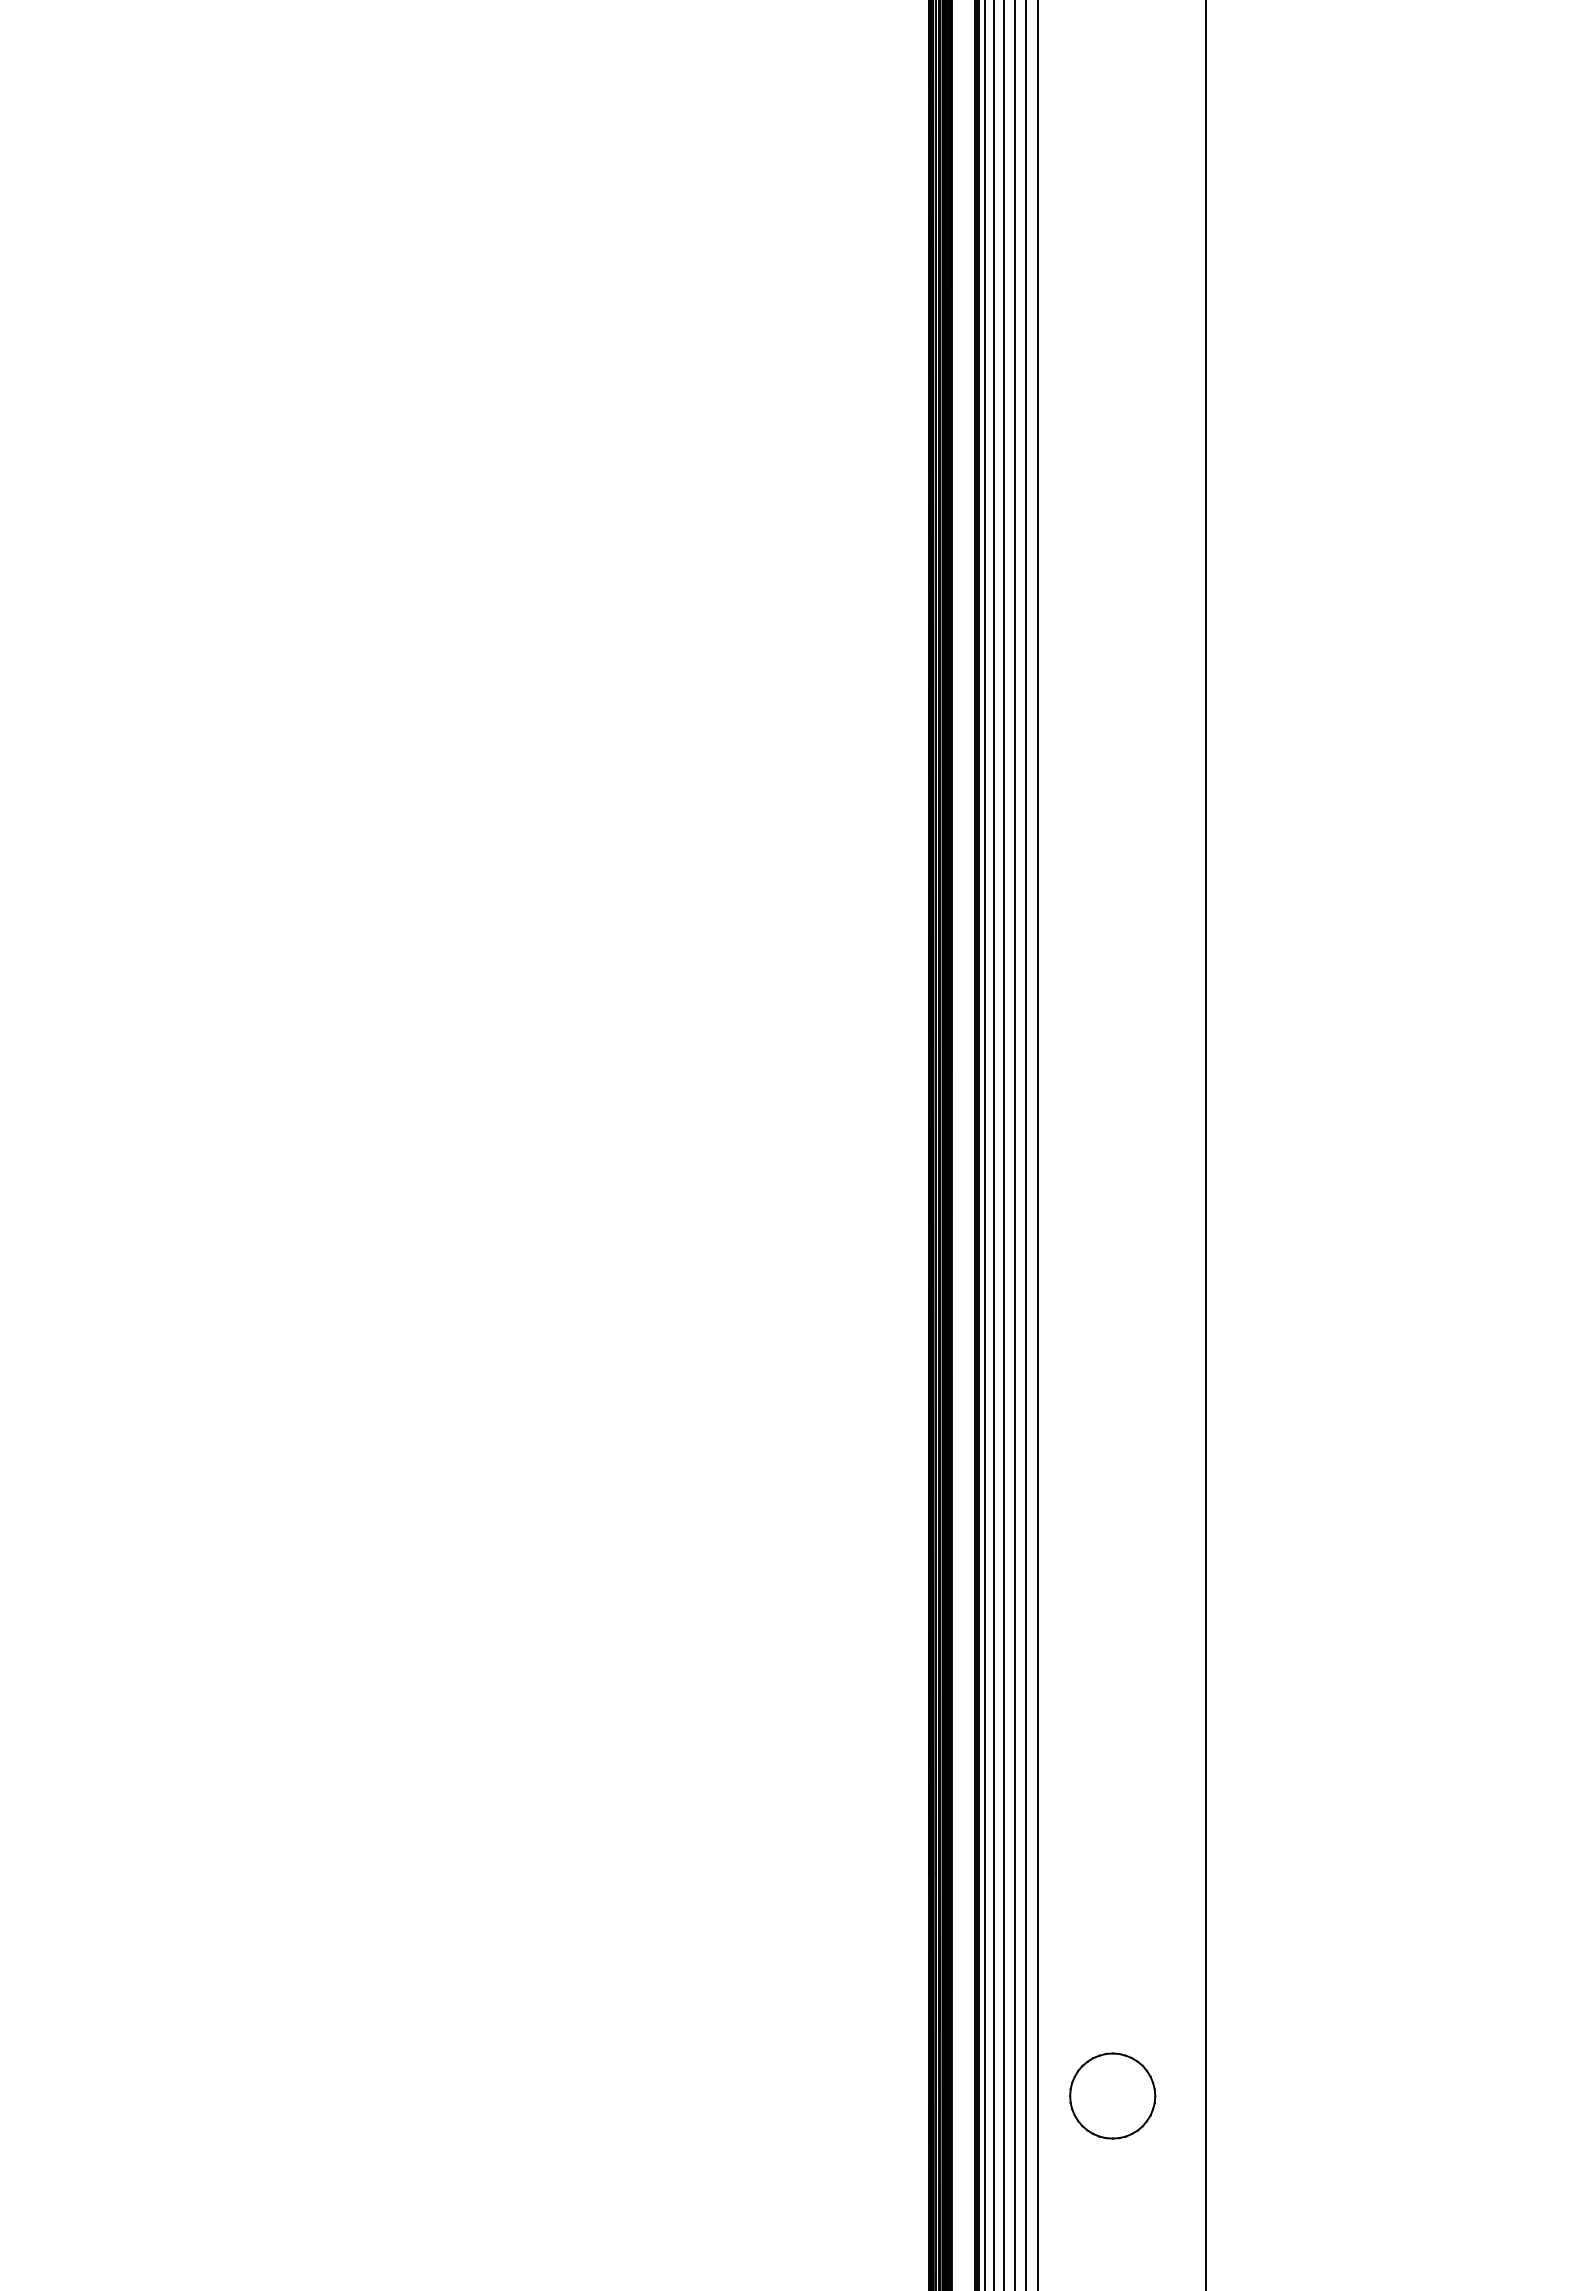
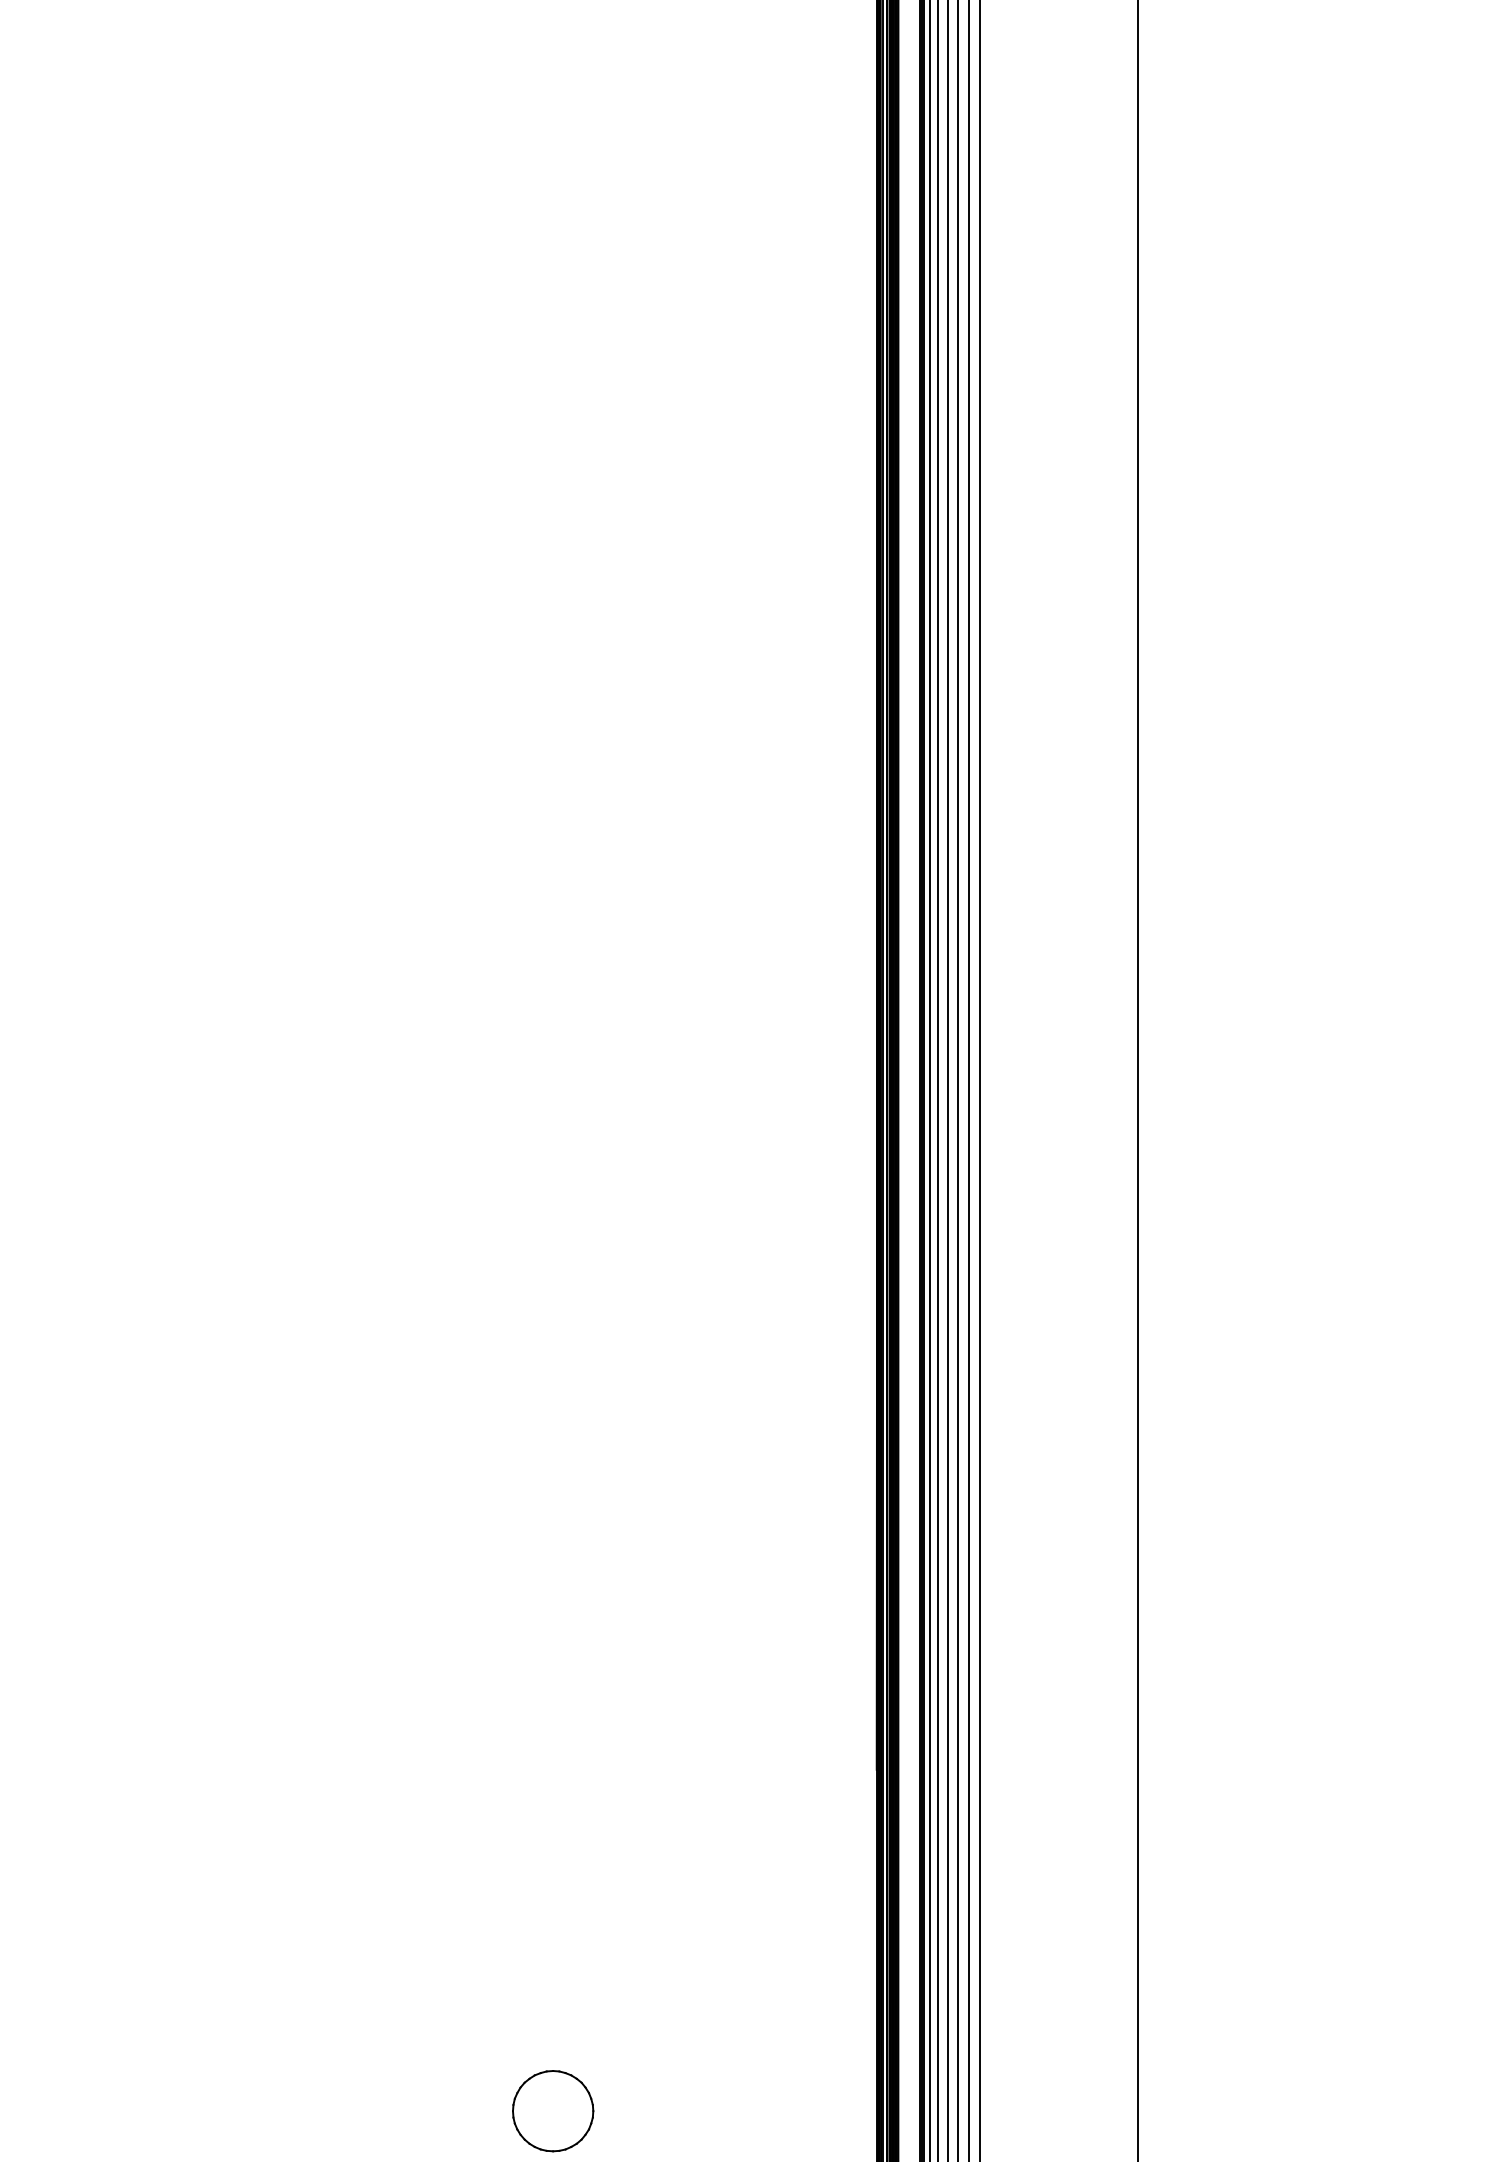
part: (1113, 2096) -> (553, 2111), moved

